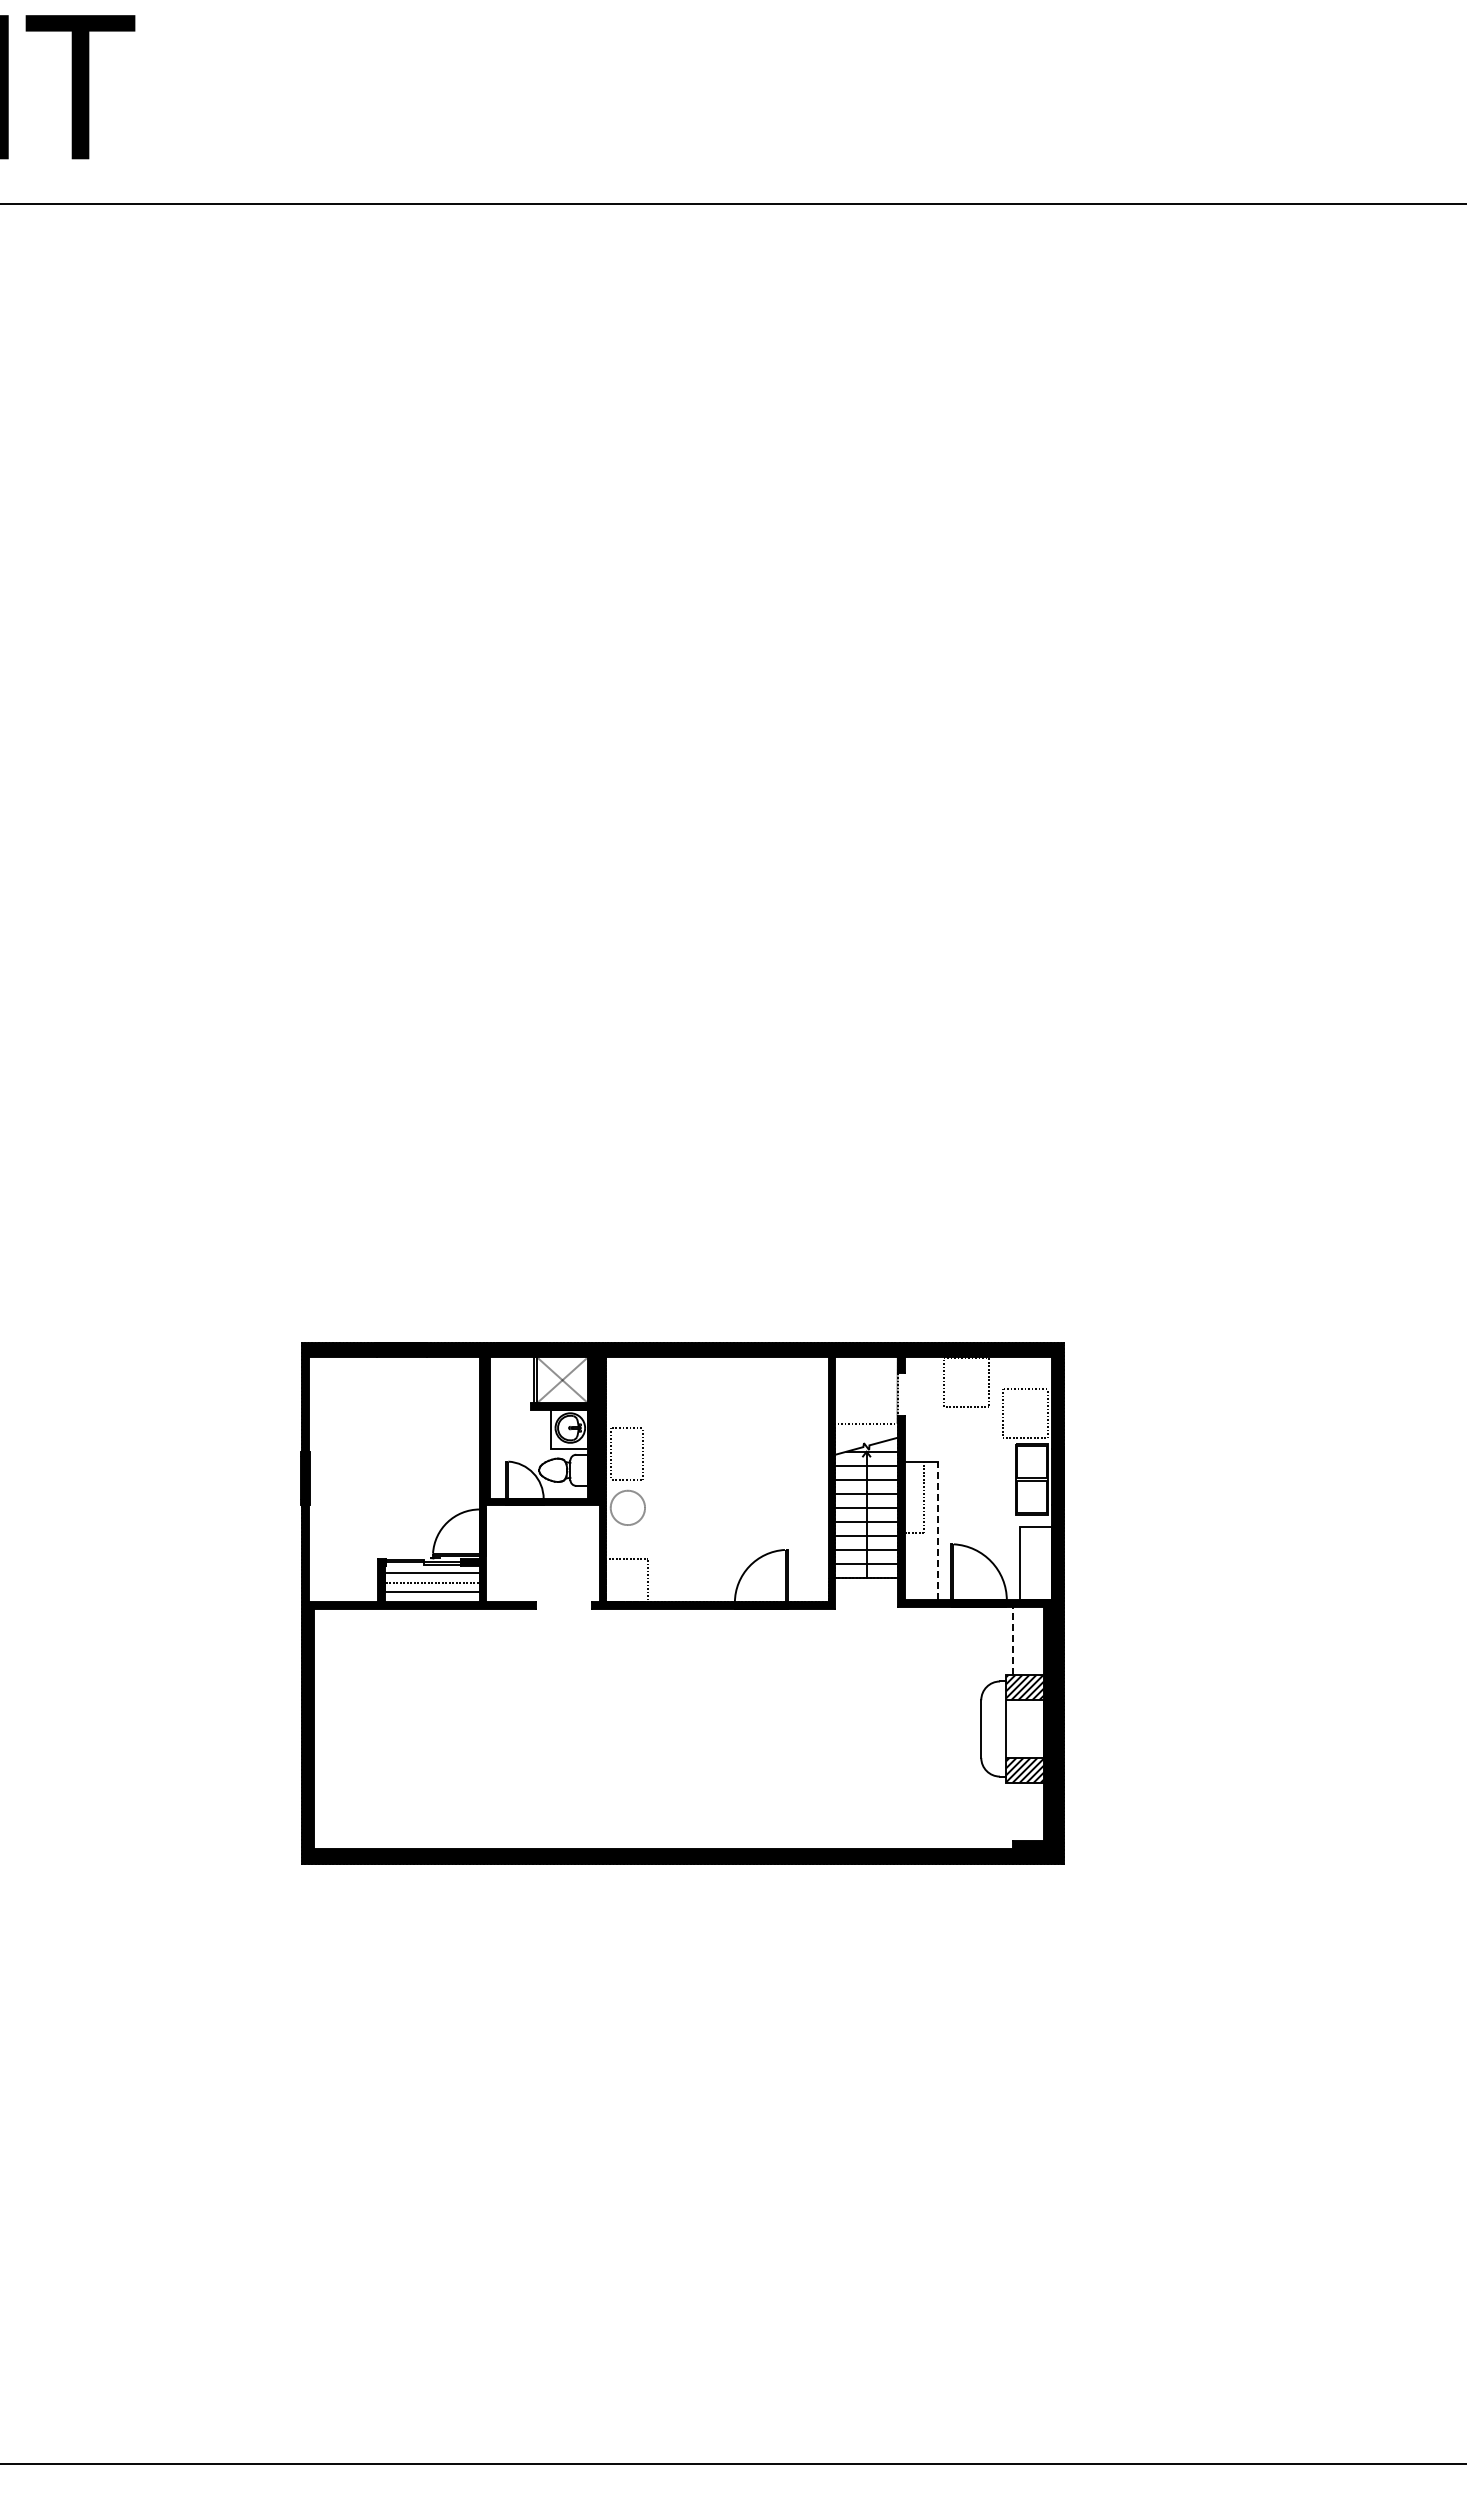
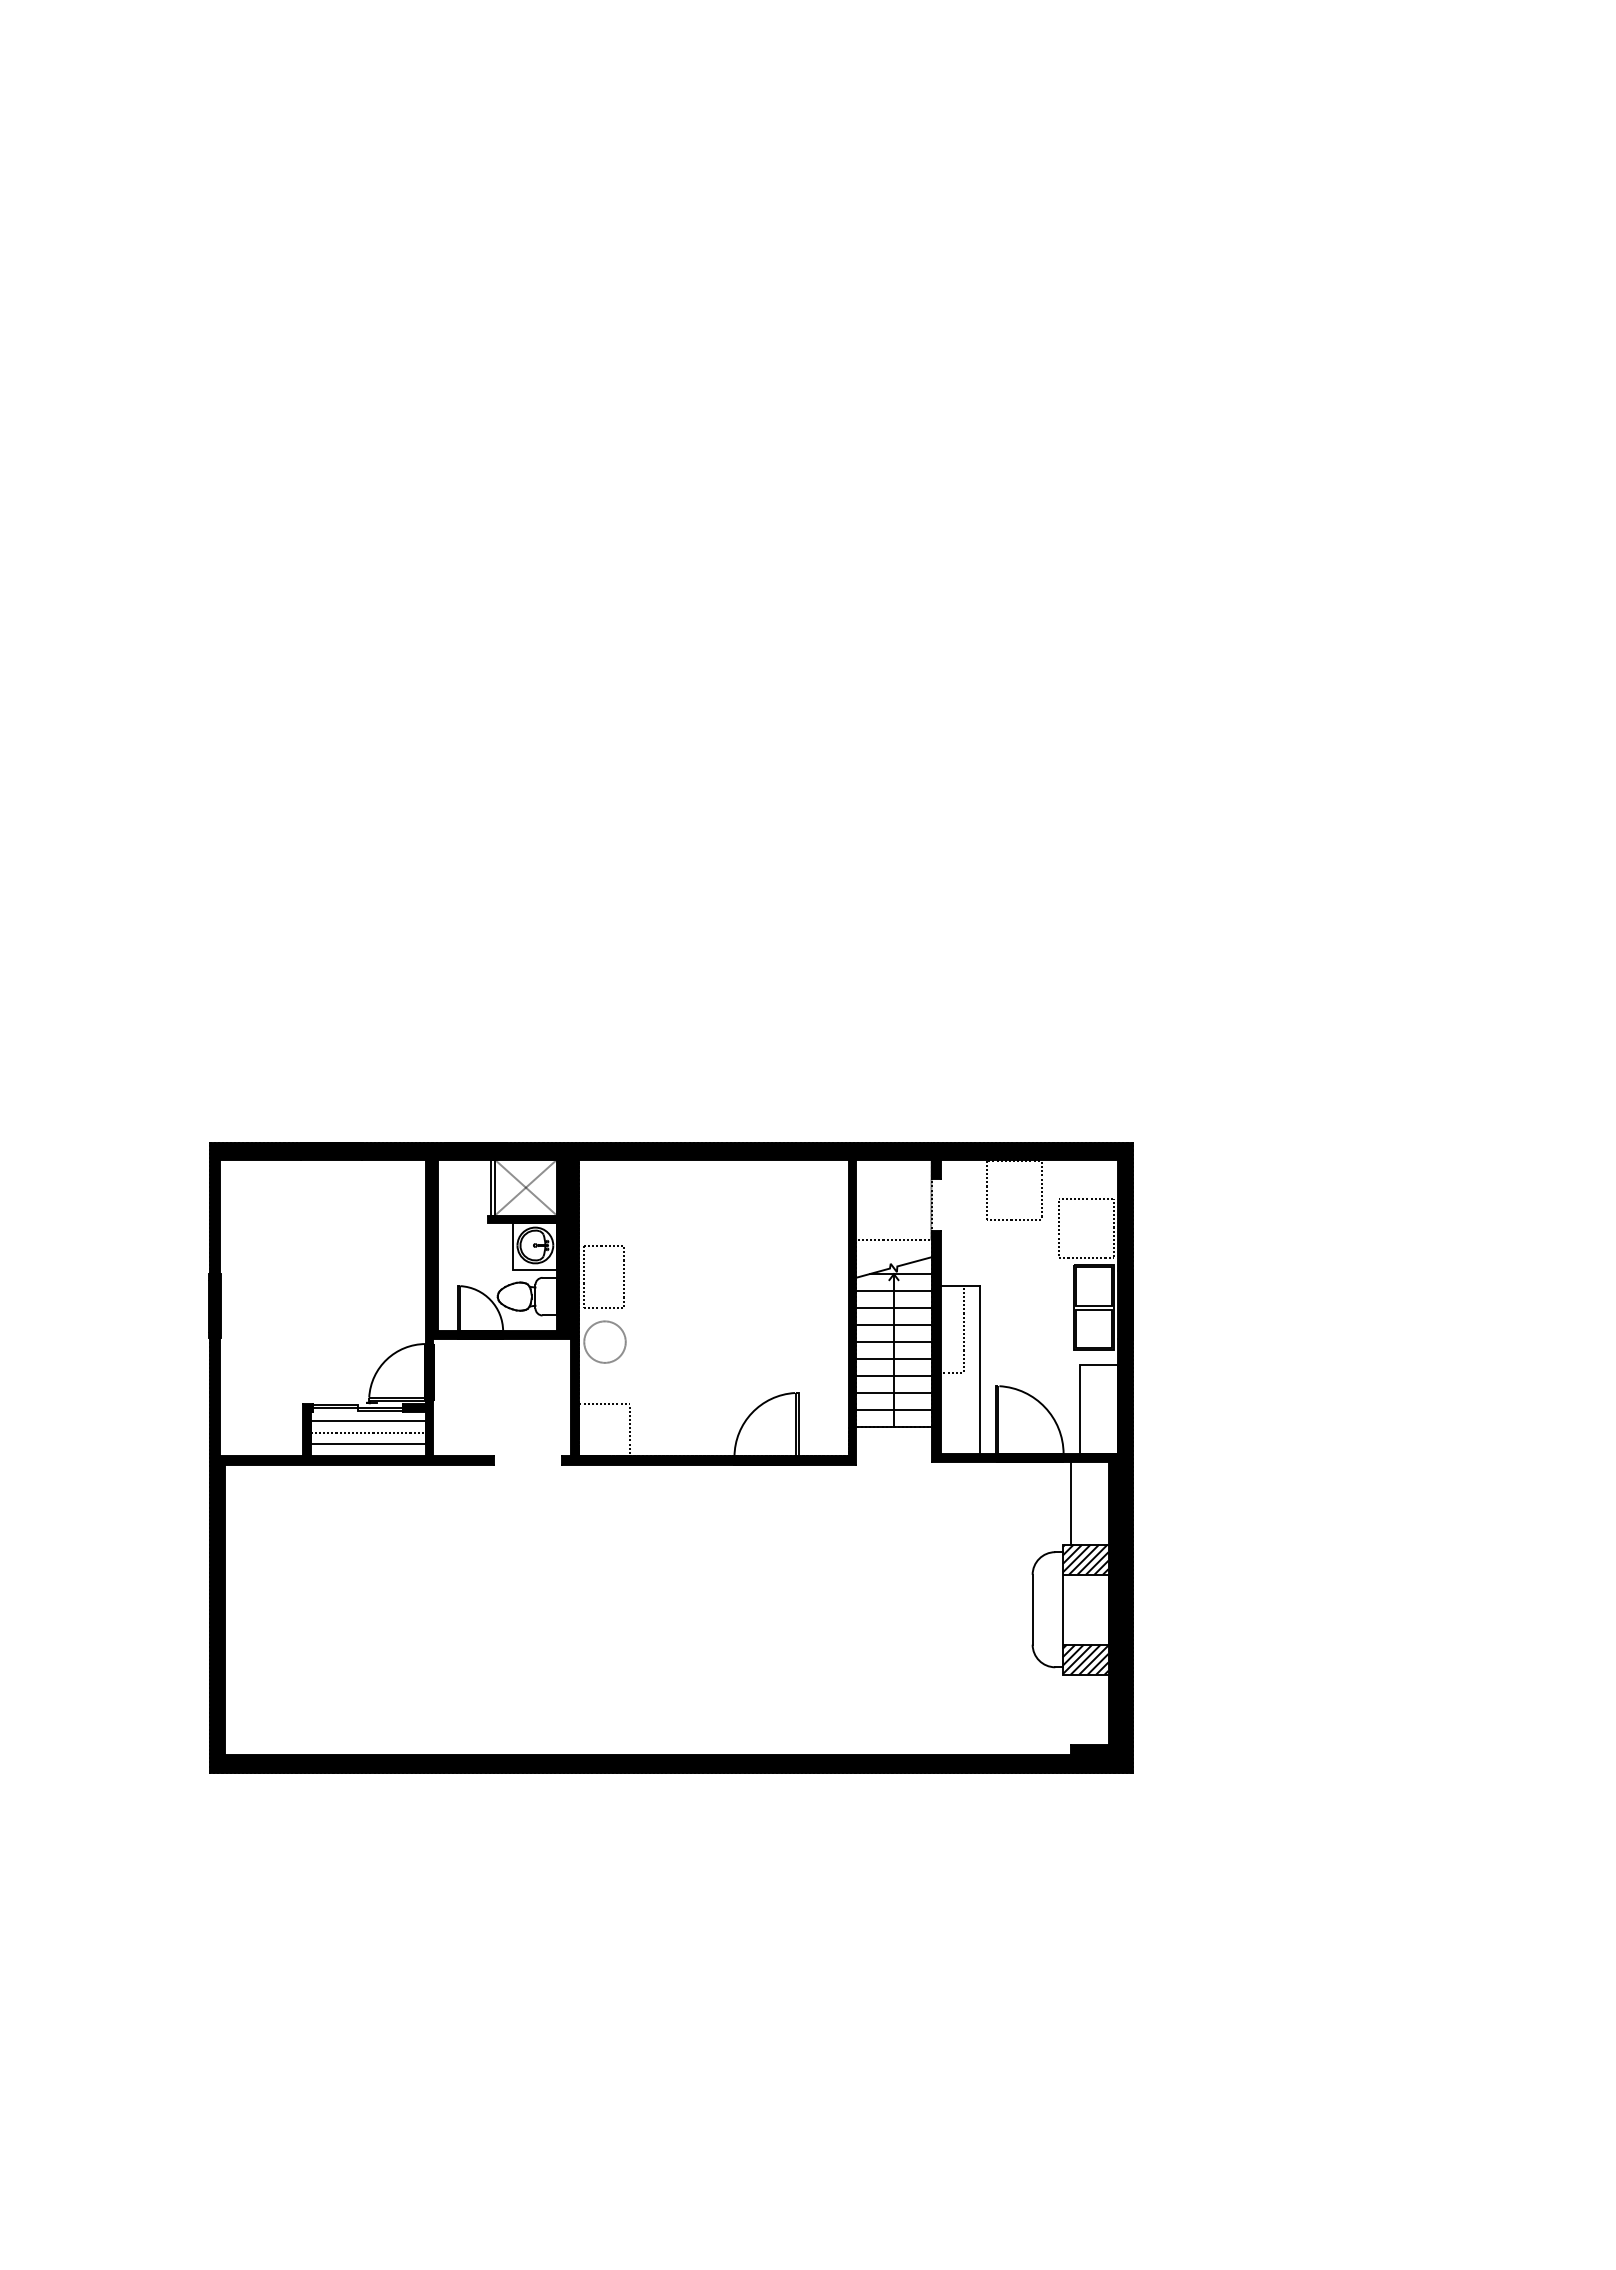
line: (937, 1530) -> (979, 1369), dashed -> solid
line: (1012, 1640) -> (1070, 1502), dashed -> solid

